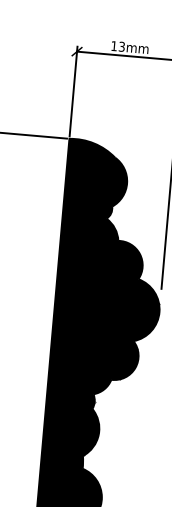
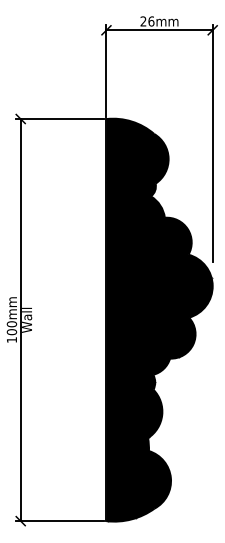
text: (118, 46) -> (147, 21), 13mm -> 26mm

